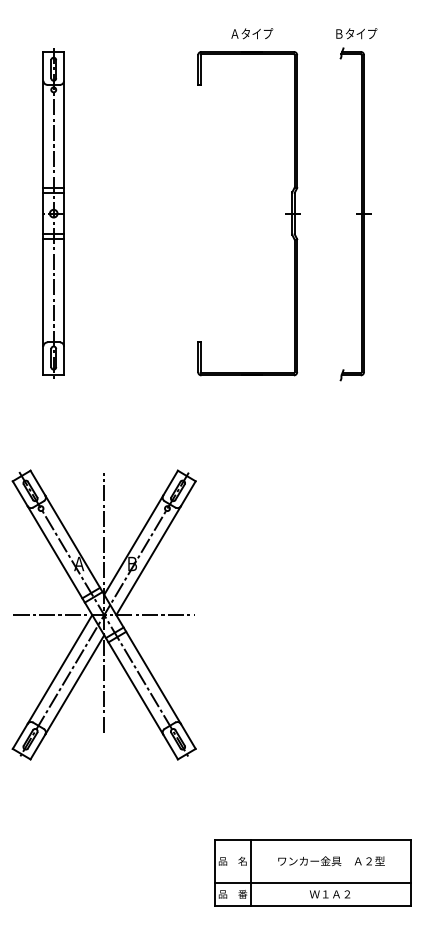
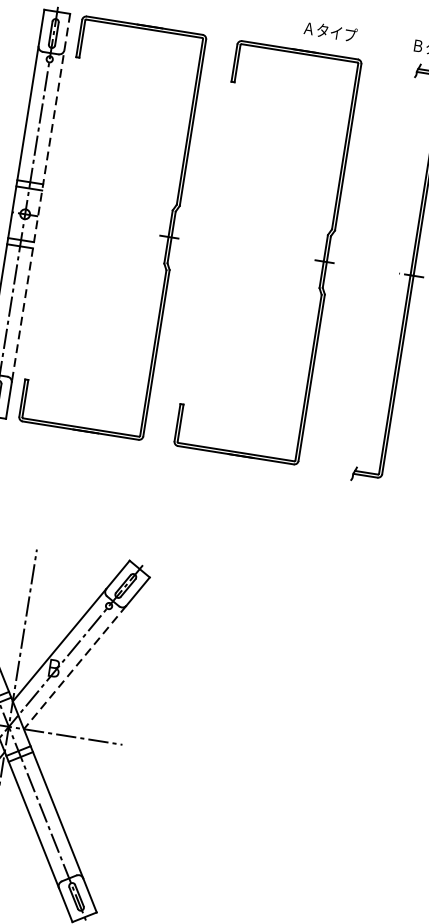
text: (252, 33) -> (331, 31), moved
line: (64, 198) -> (41, 197), solid -> dashed
part: (161, 213) -> (160, 235), added
line: (148, 561) -> (74, 668), solid -> dashed

